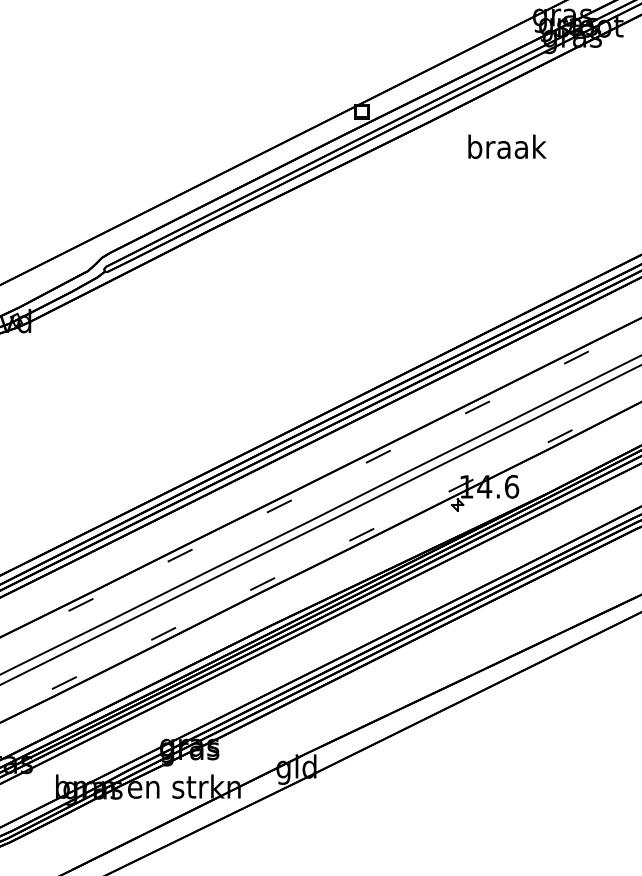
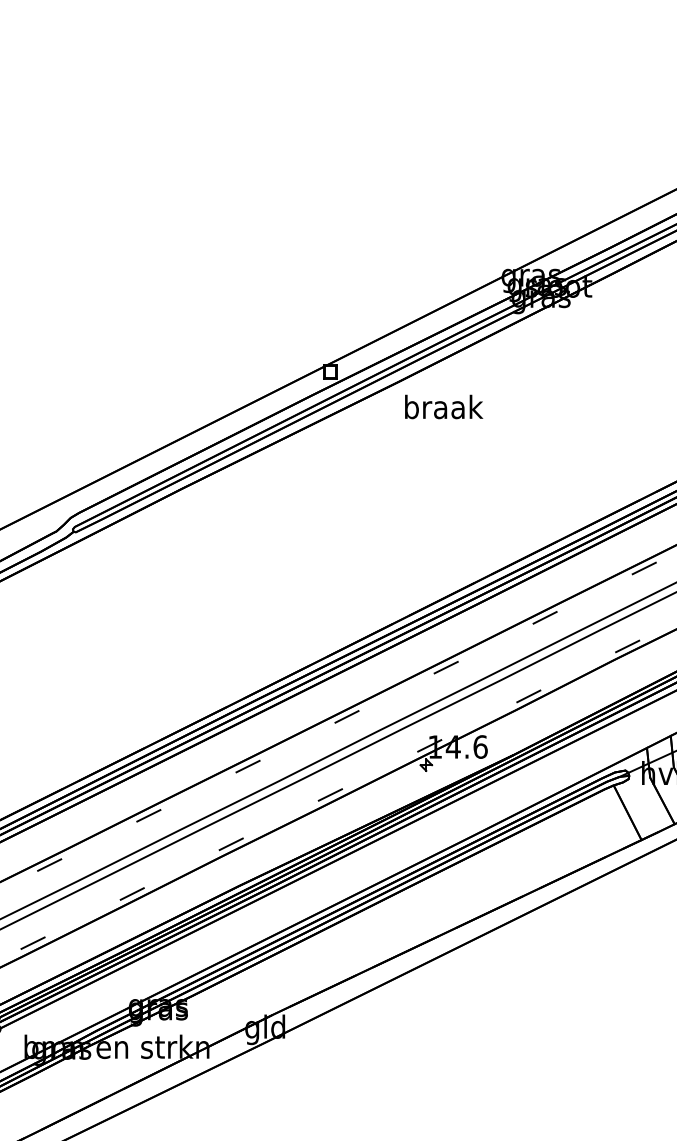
text: (507, 146) -> (444, 406), moved

